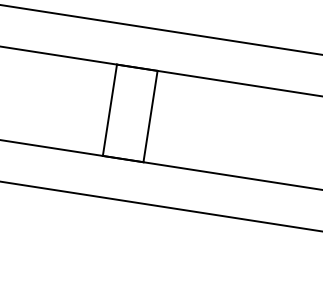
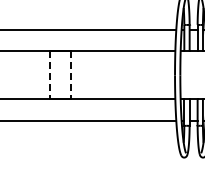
line: (110, 110) -> (50, 75), solid -> dashed
line: (150, 116) -> (71, 75), solid -> dashed

